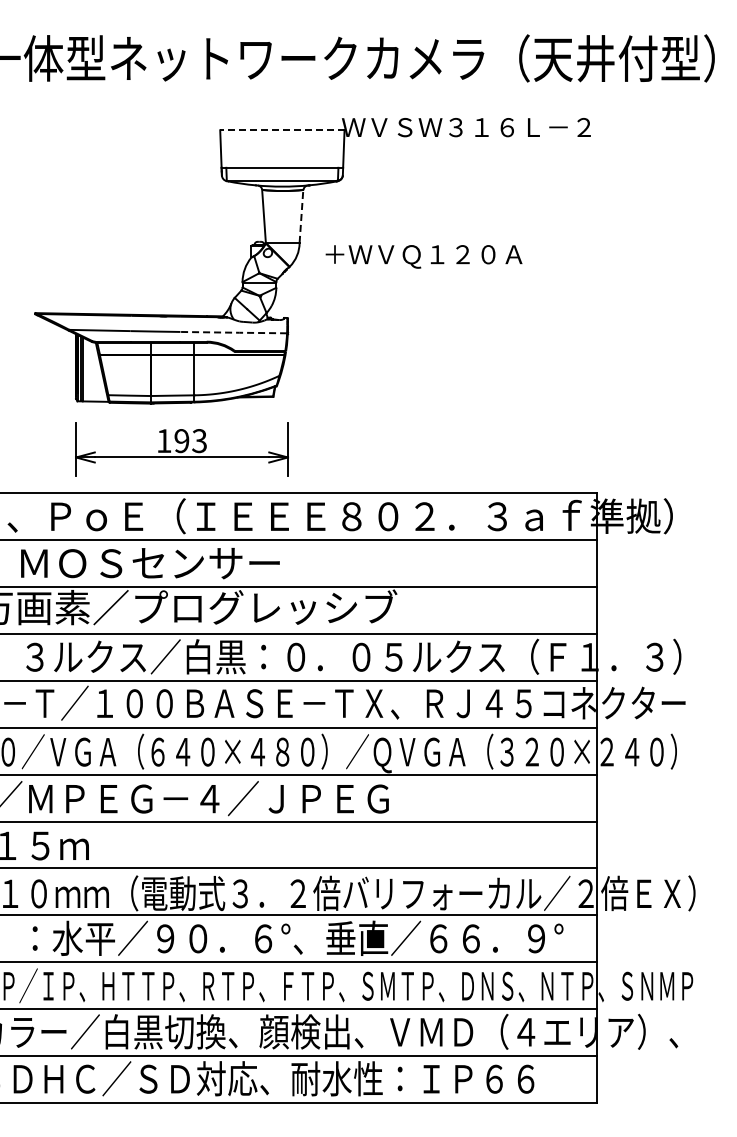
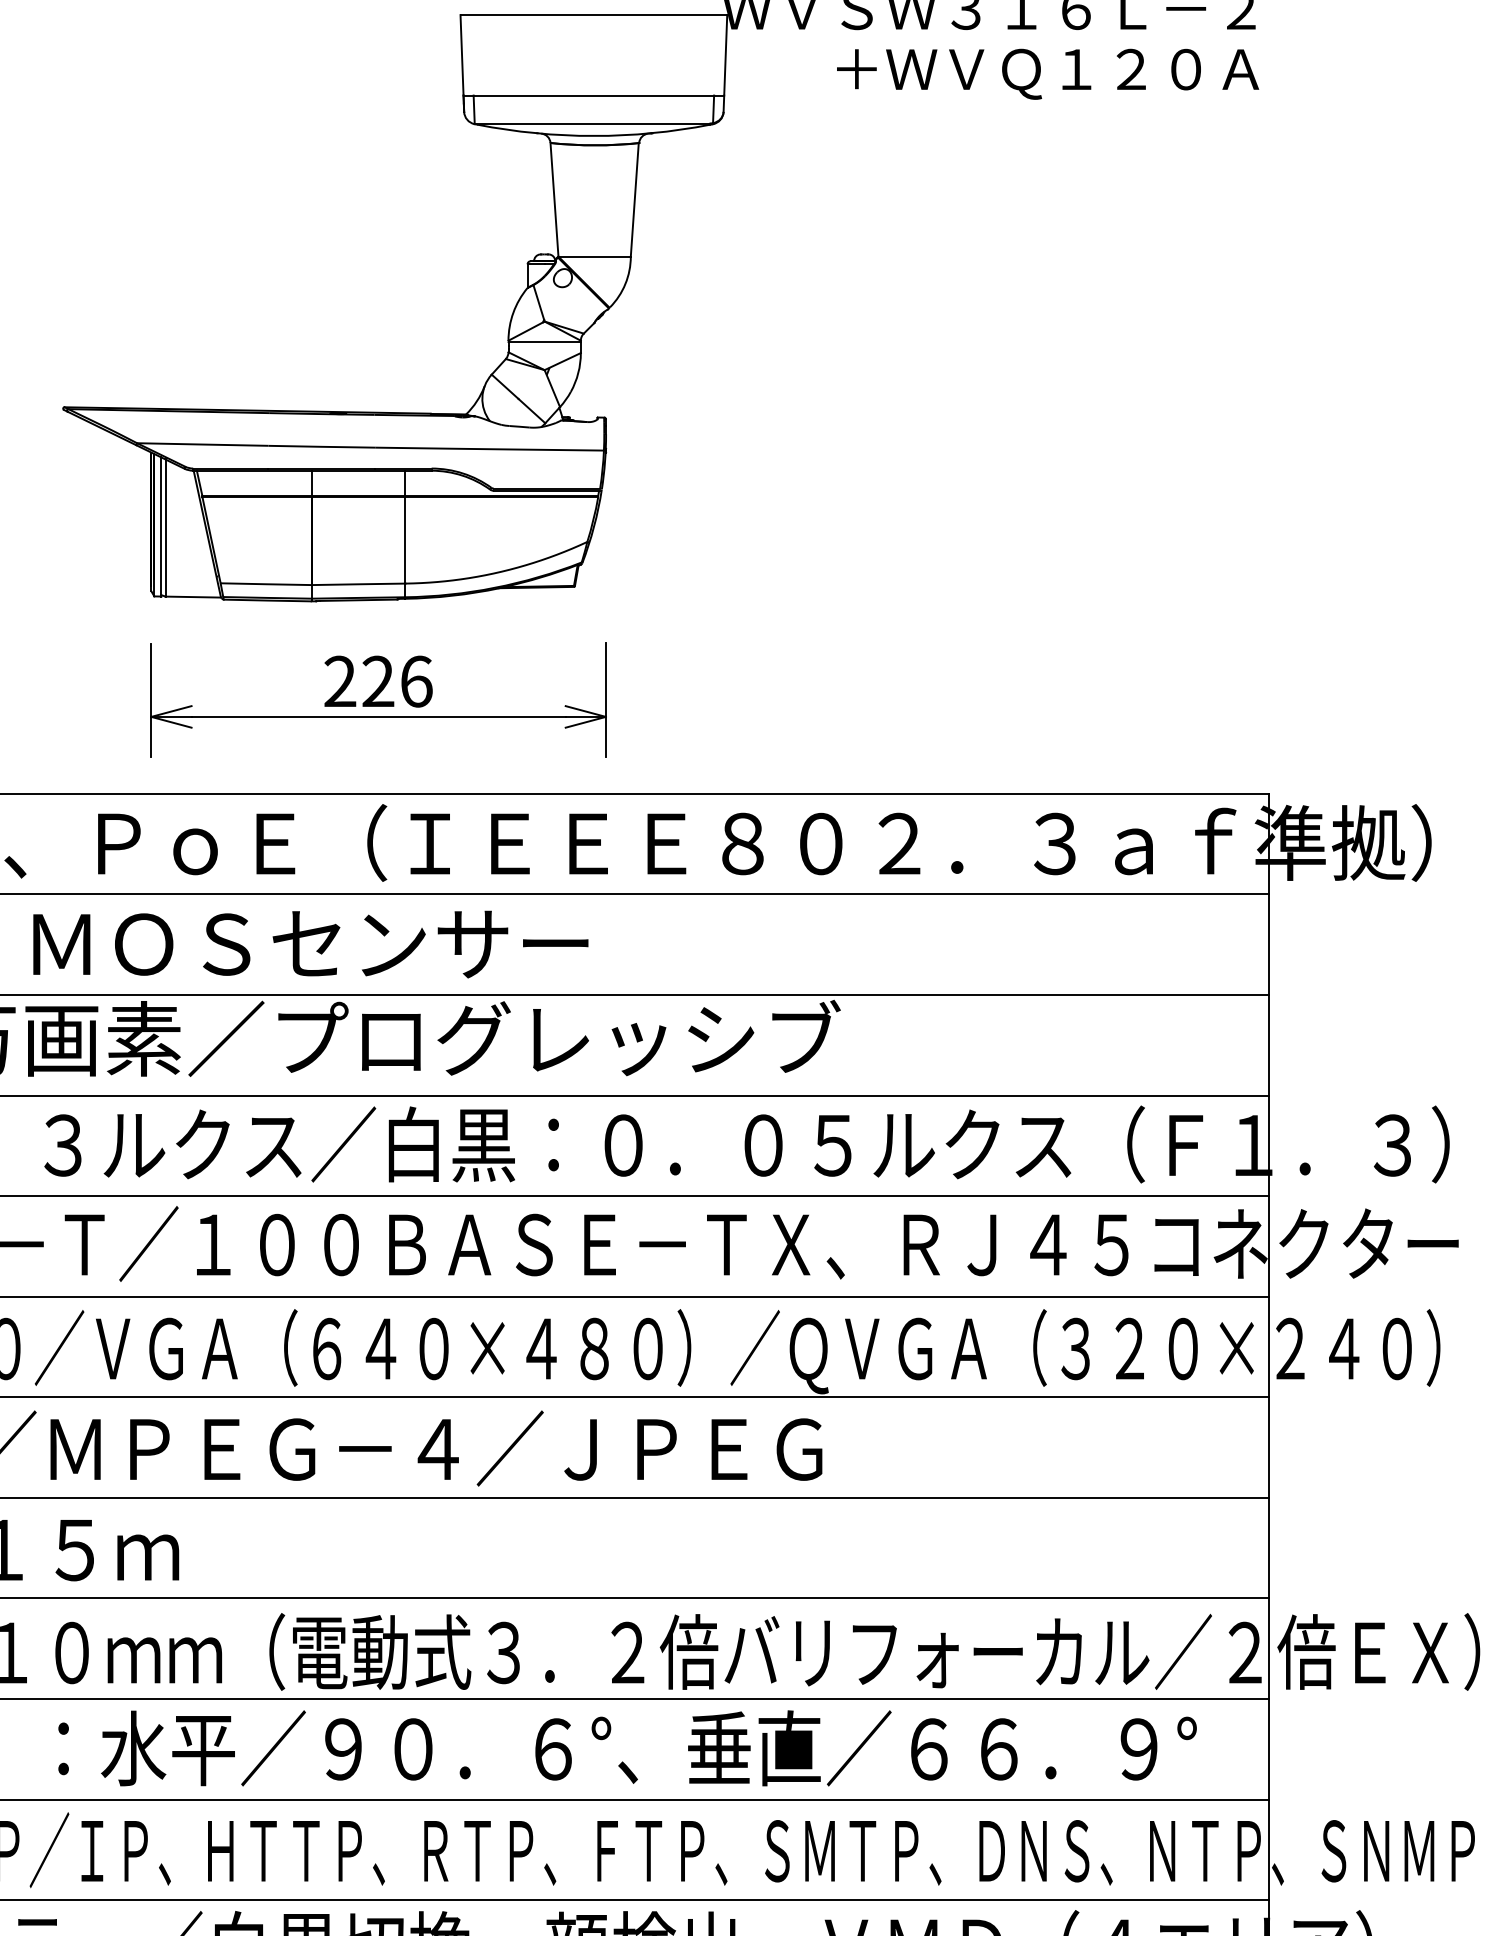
line: (281, 130) -> (591, 15), dashed -> solid
line: (301, 216) -> (634, 199), dashed -> solid
text: (423, 256) -> (1046, 73), moved
line: (233, 332) -> (489, 448), dashed -> solid
text: (181, 441) -> (377, 682), 193 -> 226

